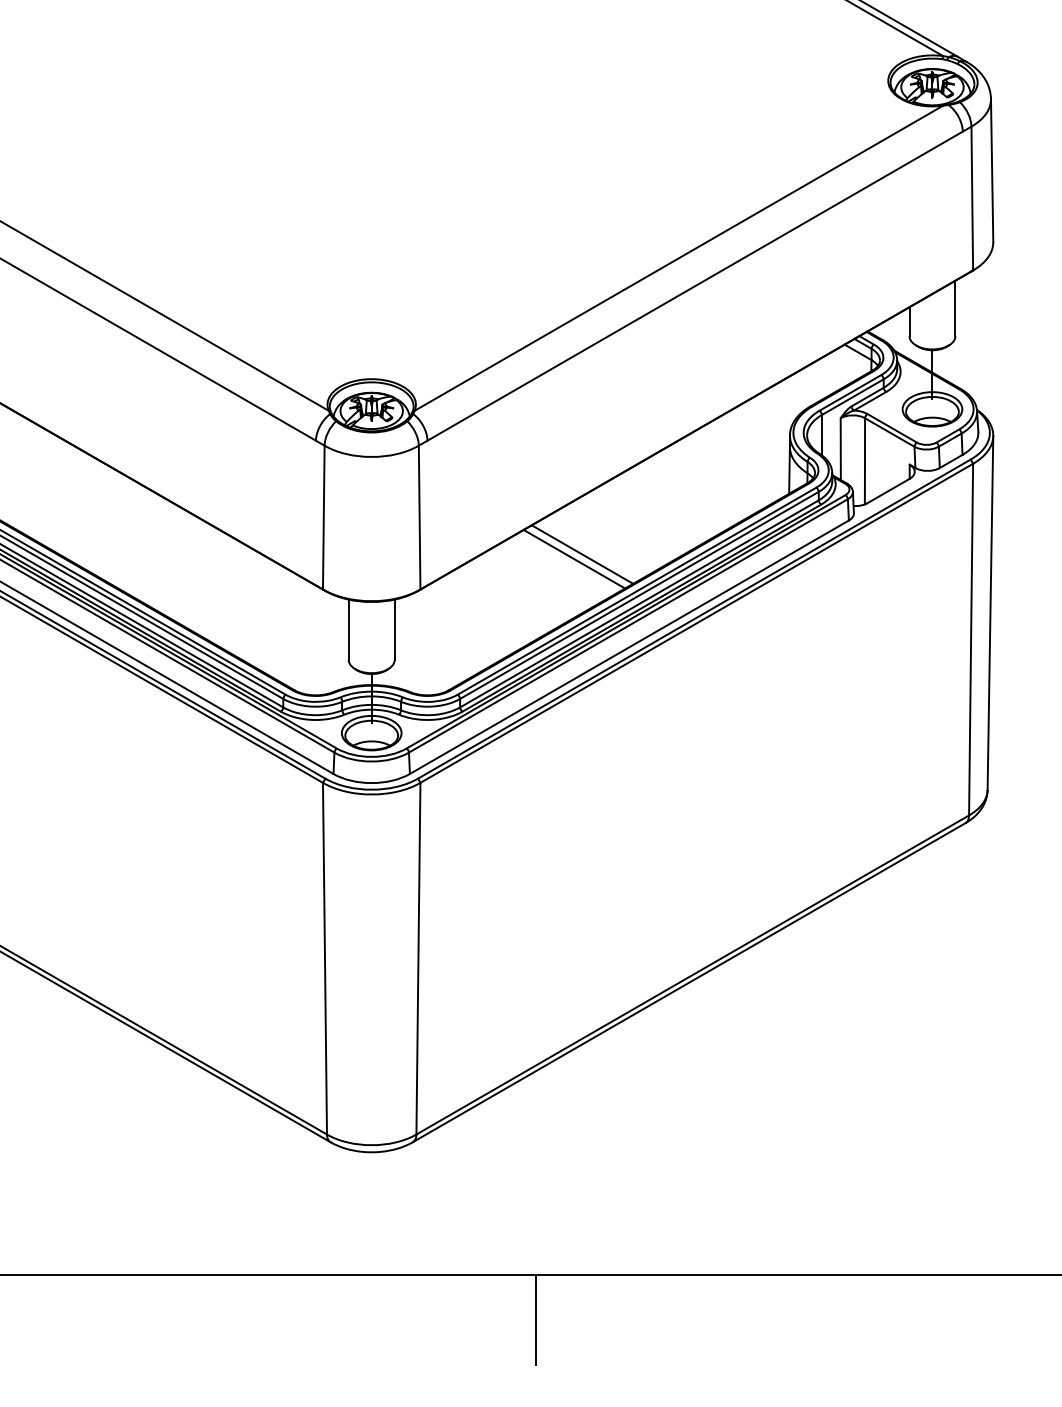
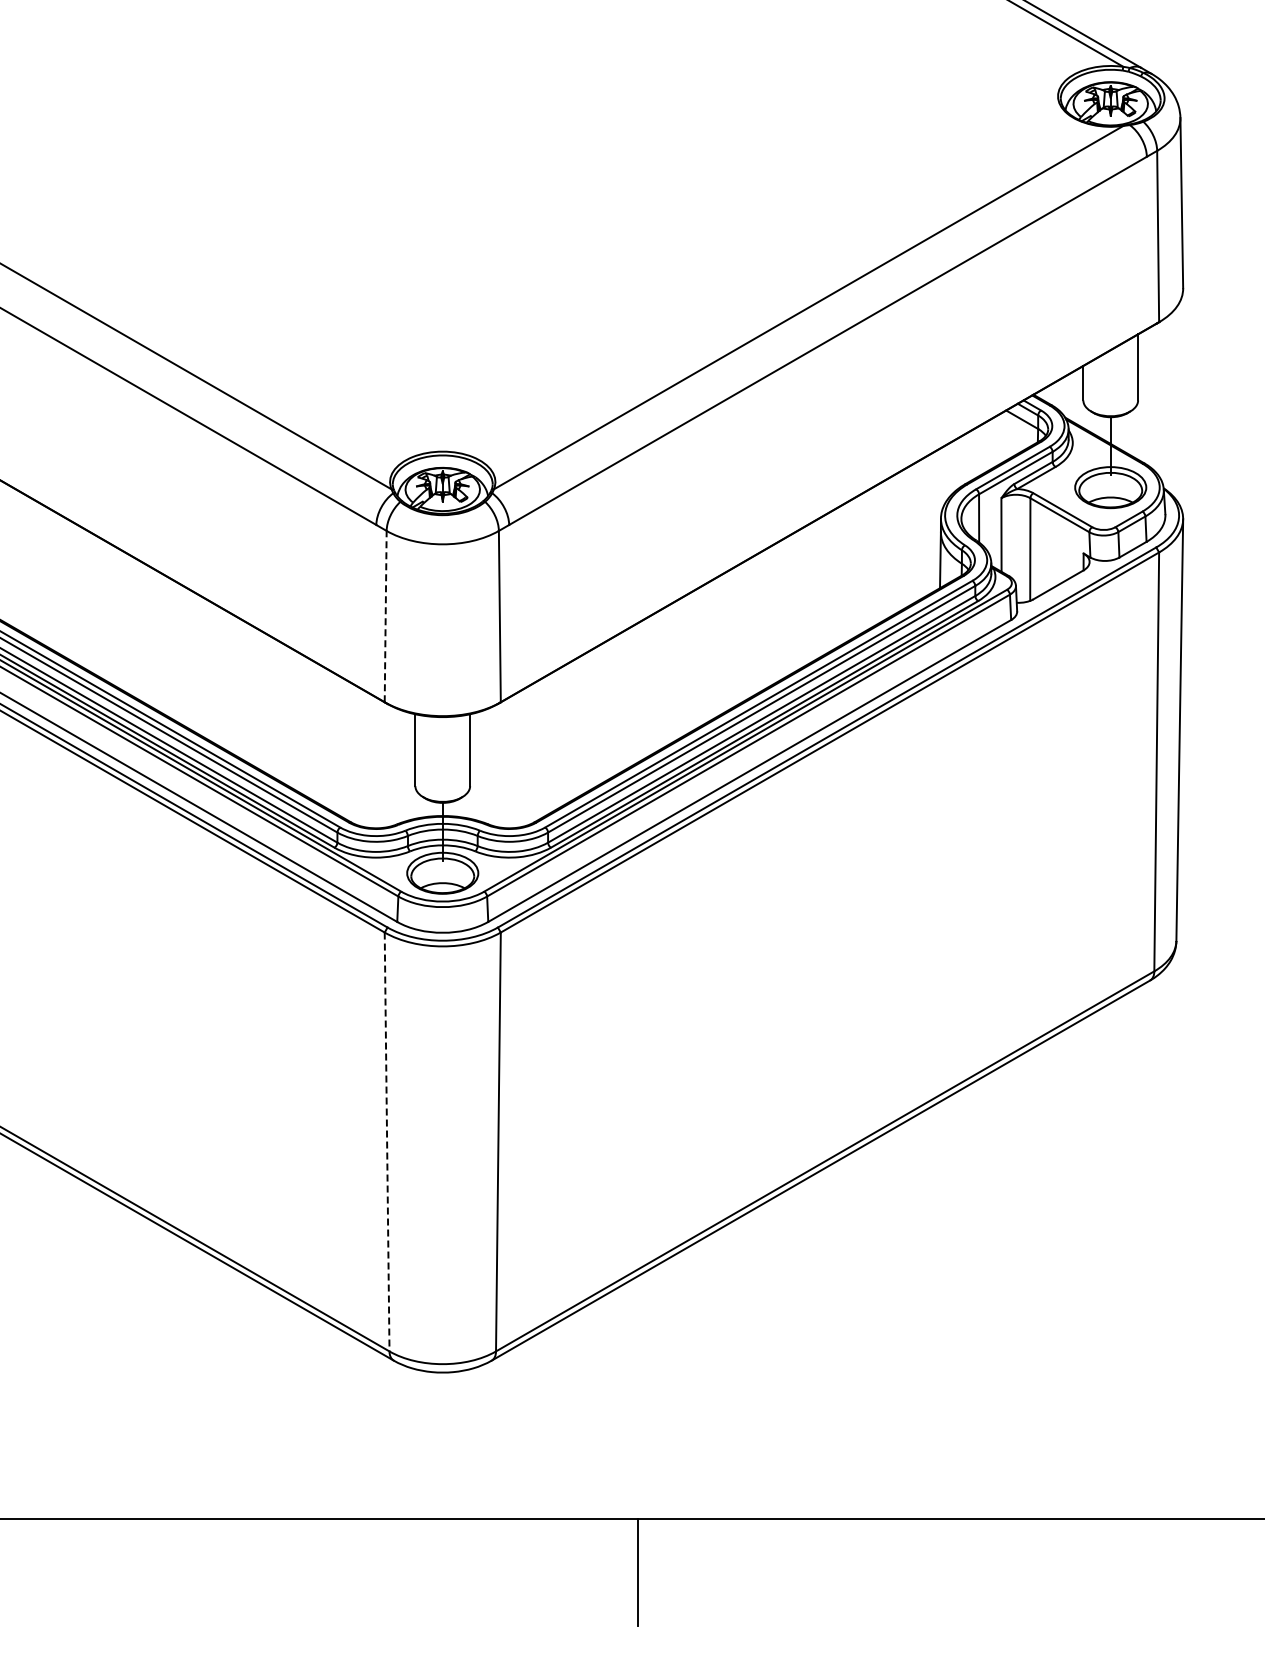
line: (323, 517) -> (385, 616), solid -> dashed
line: (582, 554) -> (693, 660), removed
line: (573, 559) -> (683, 666), removed
line: (325, 959) -> (387, 1142), solid -> dashed

